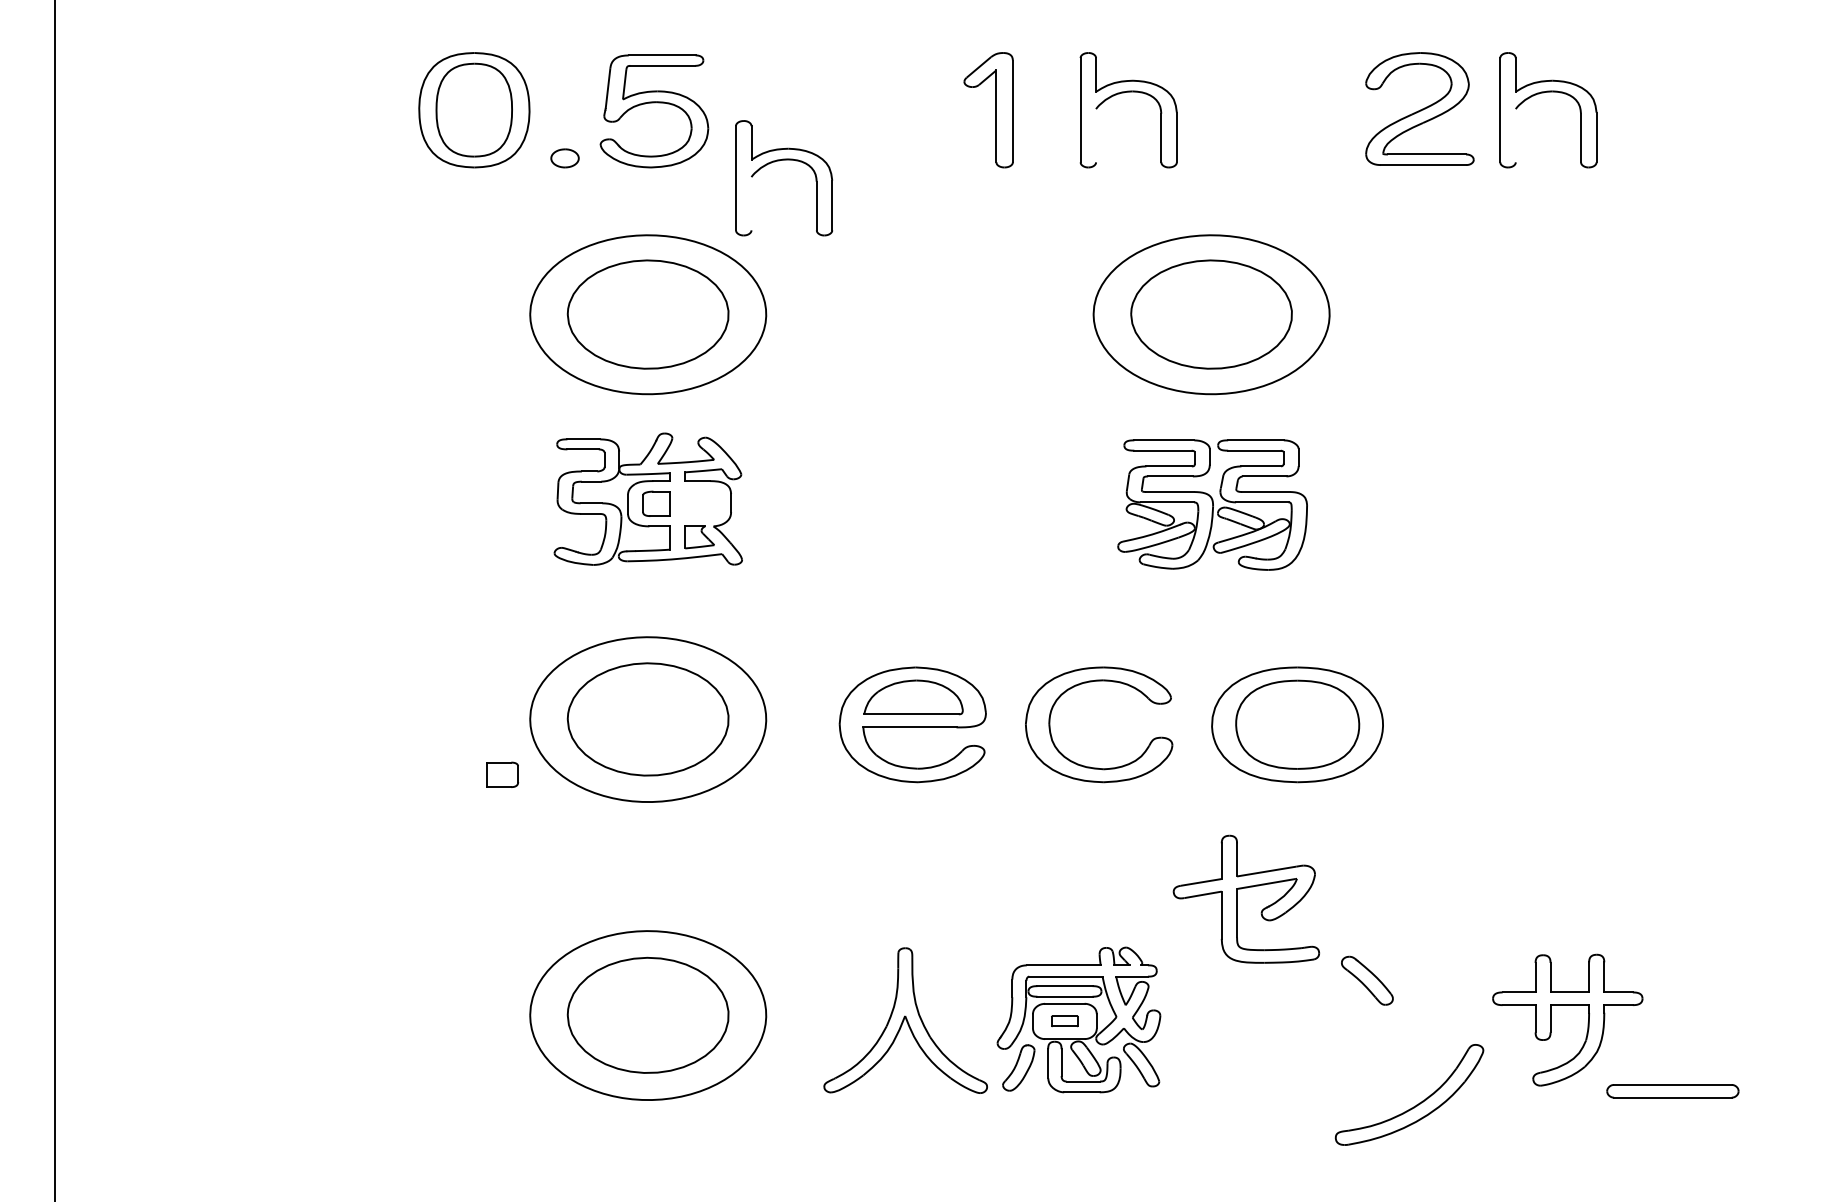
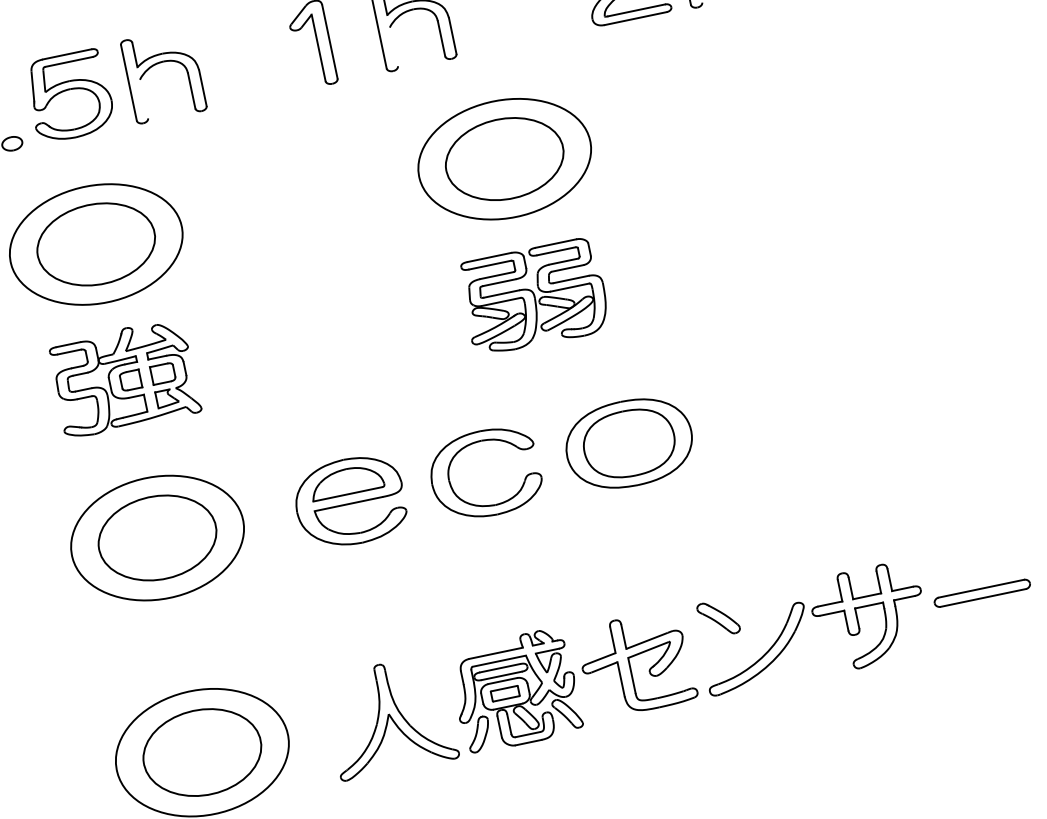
part: (779, 161) -> (157, 64), moved
part: (502, 774) -> (162, 373), moved
part: (1237, 898) -> (629, 664), moved
part: (1064, 1021) -> (505, 693), size x1.43
part: (1672, 1091) -> (982, 593), moved
part: (1416, 1104) -> (763, 655), moved

